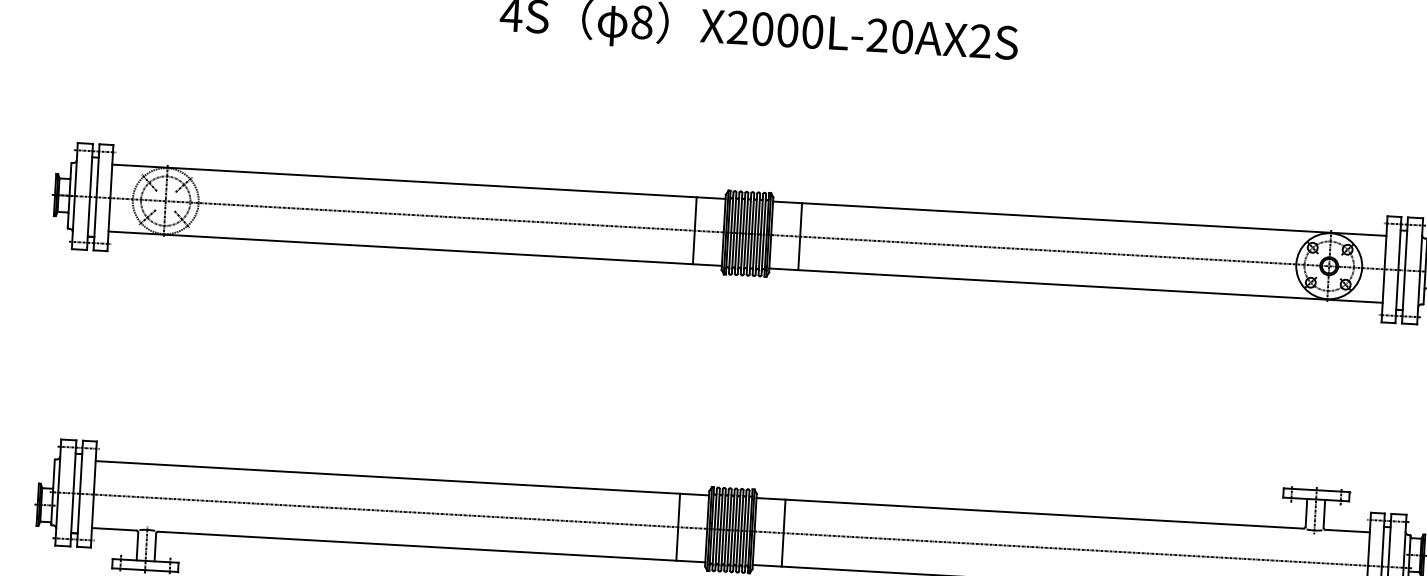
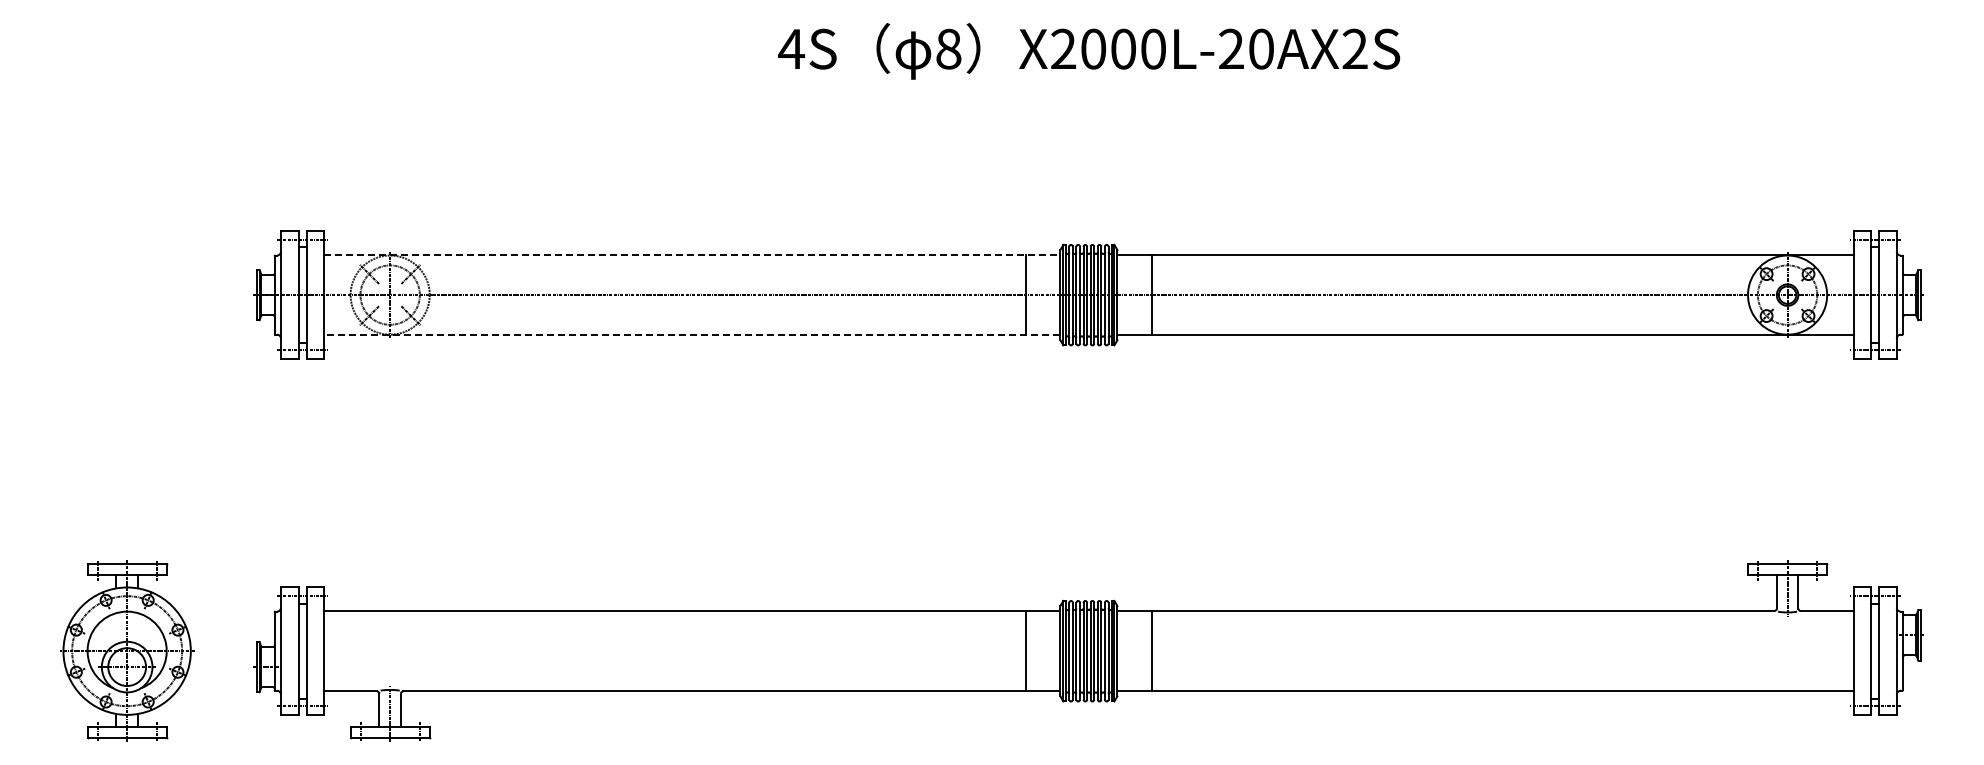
line: (419, 181) -> (692, 254), solid -> dashed
line: (414, 248) -> (691, 335), solid -> dashed
line: (730, 530) -> (1088, 651), removed

